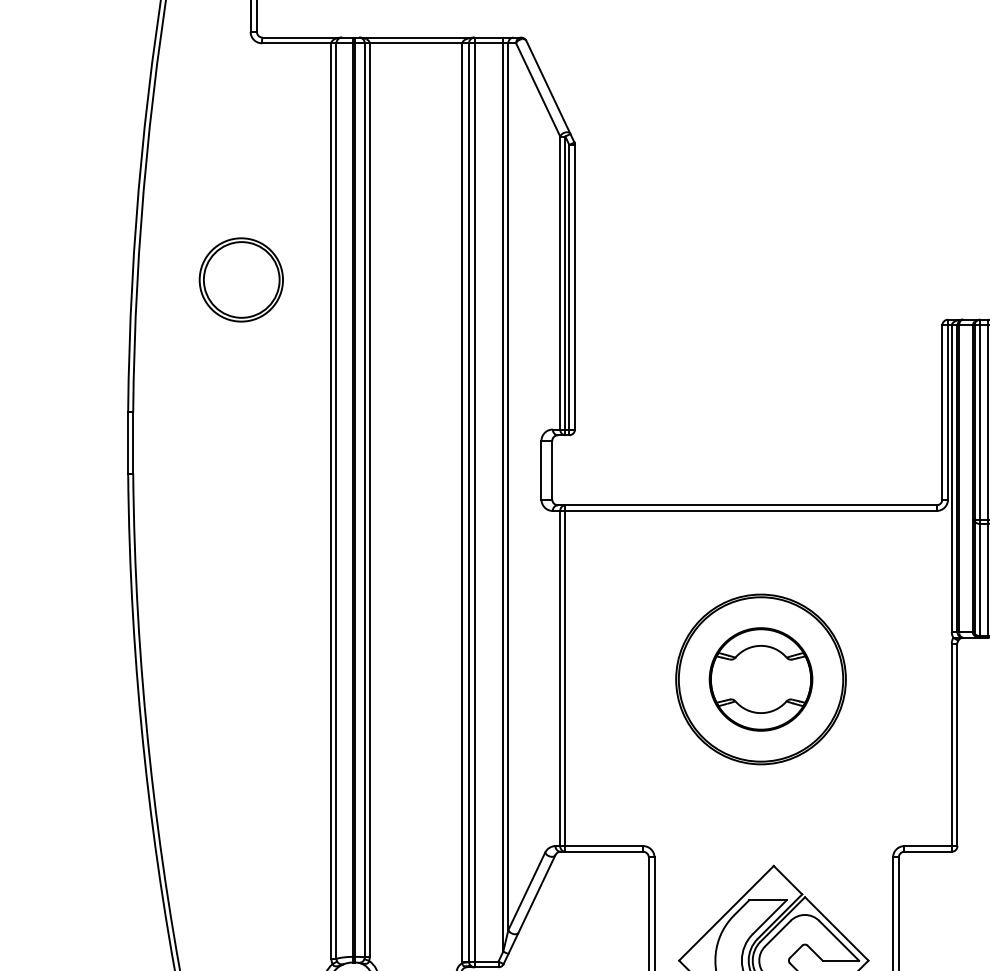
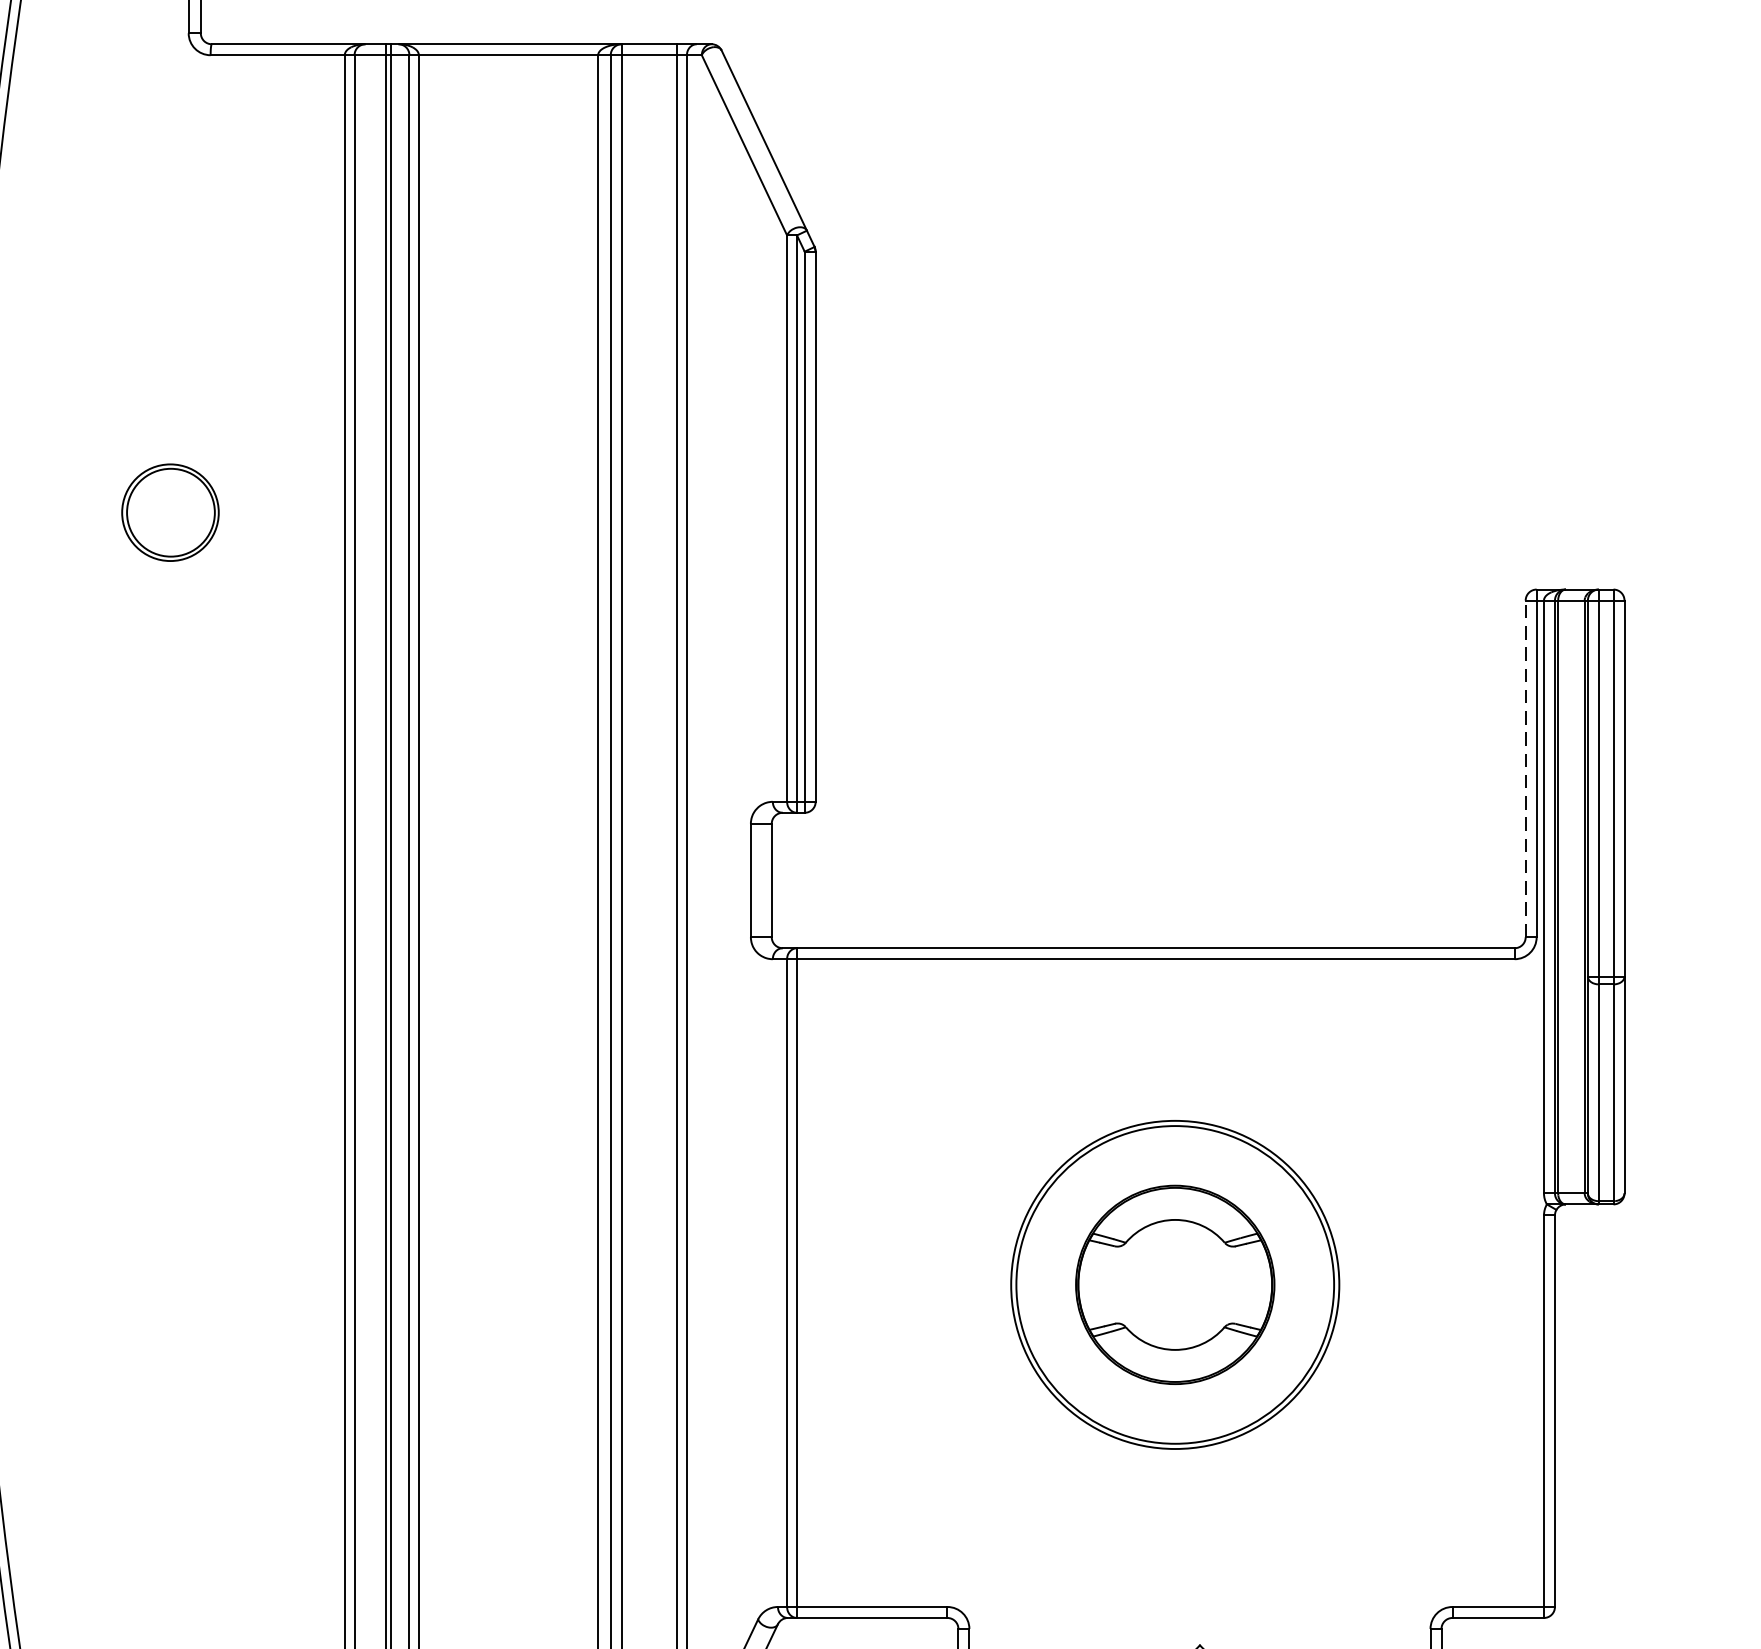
part: (240, 279) -> (169, 511), size x0.6
line: (942, 412) -> (1526, 768), solid -> dashed

